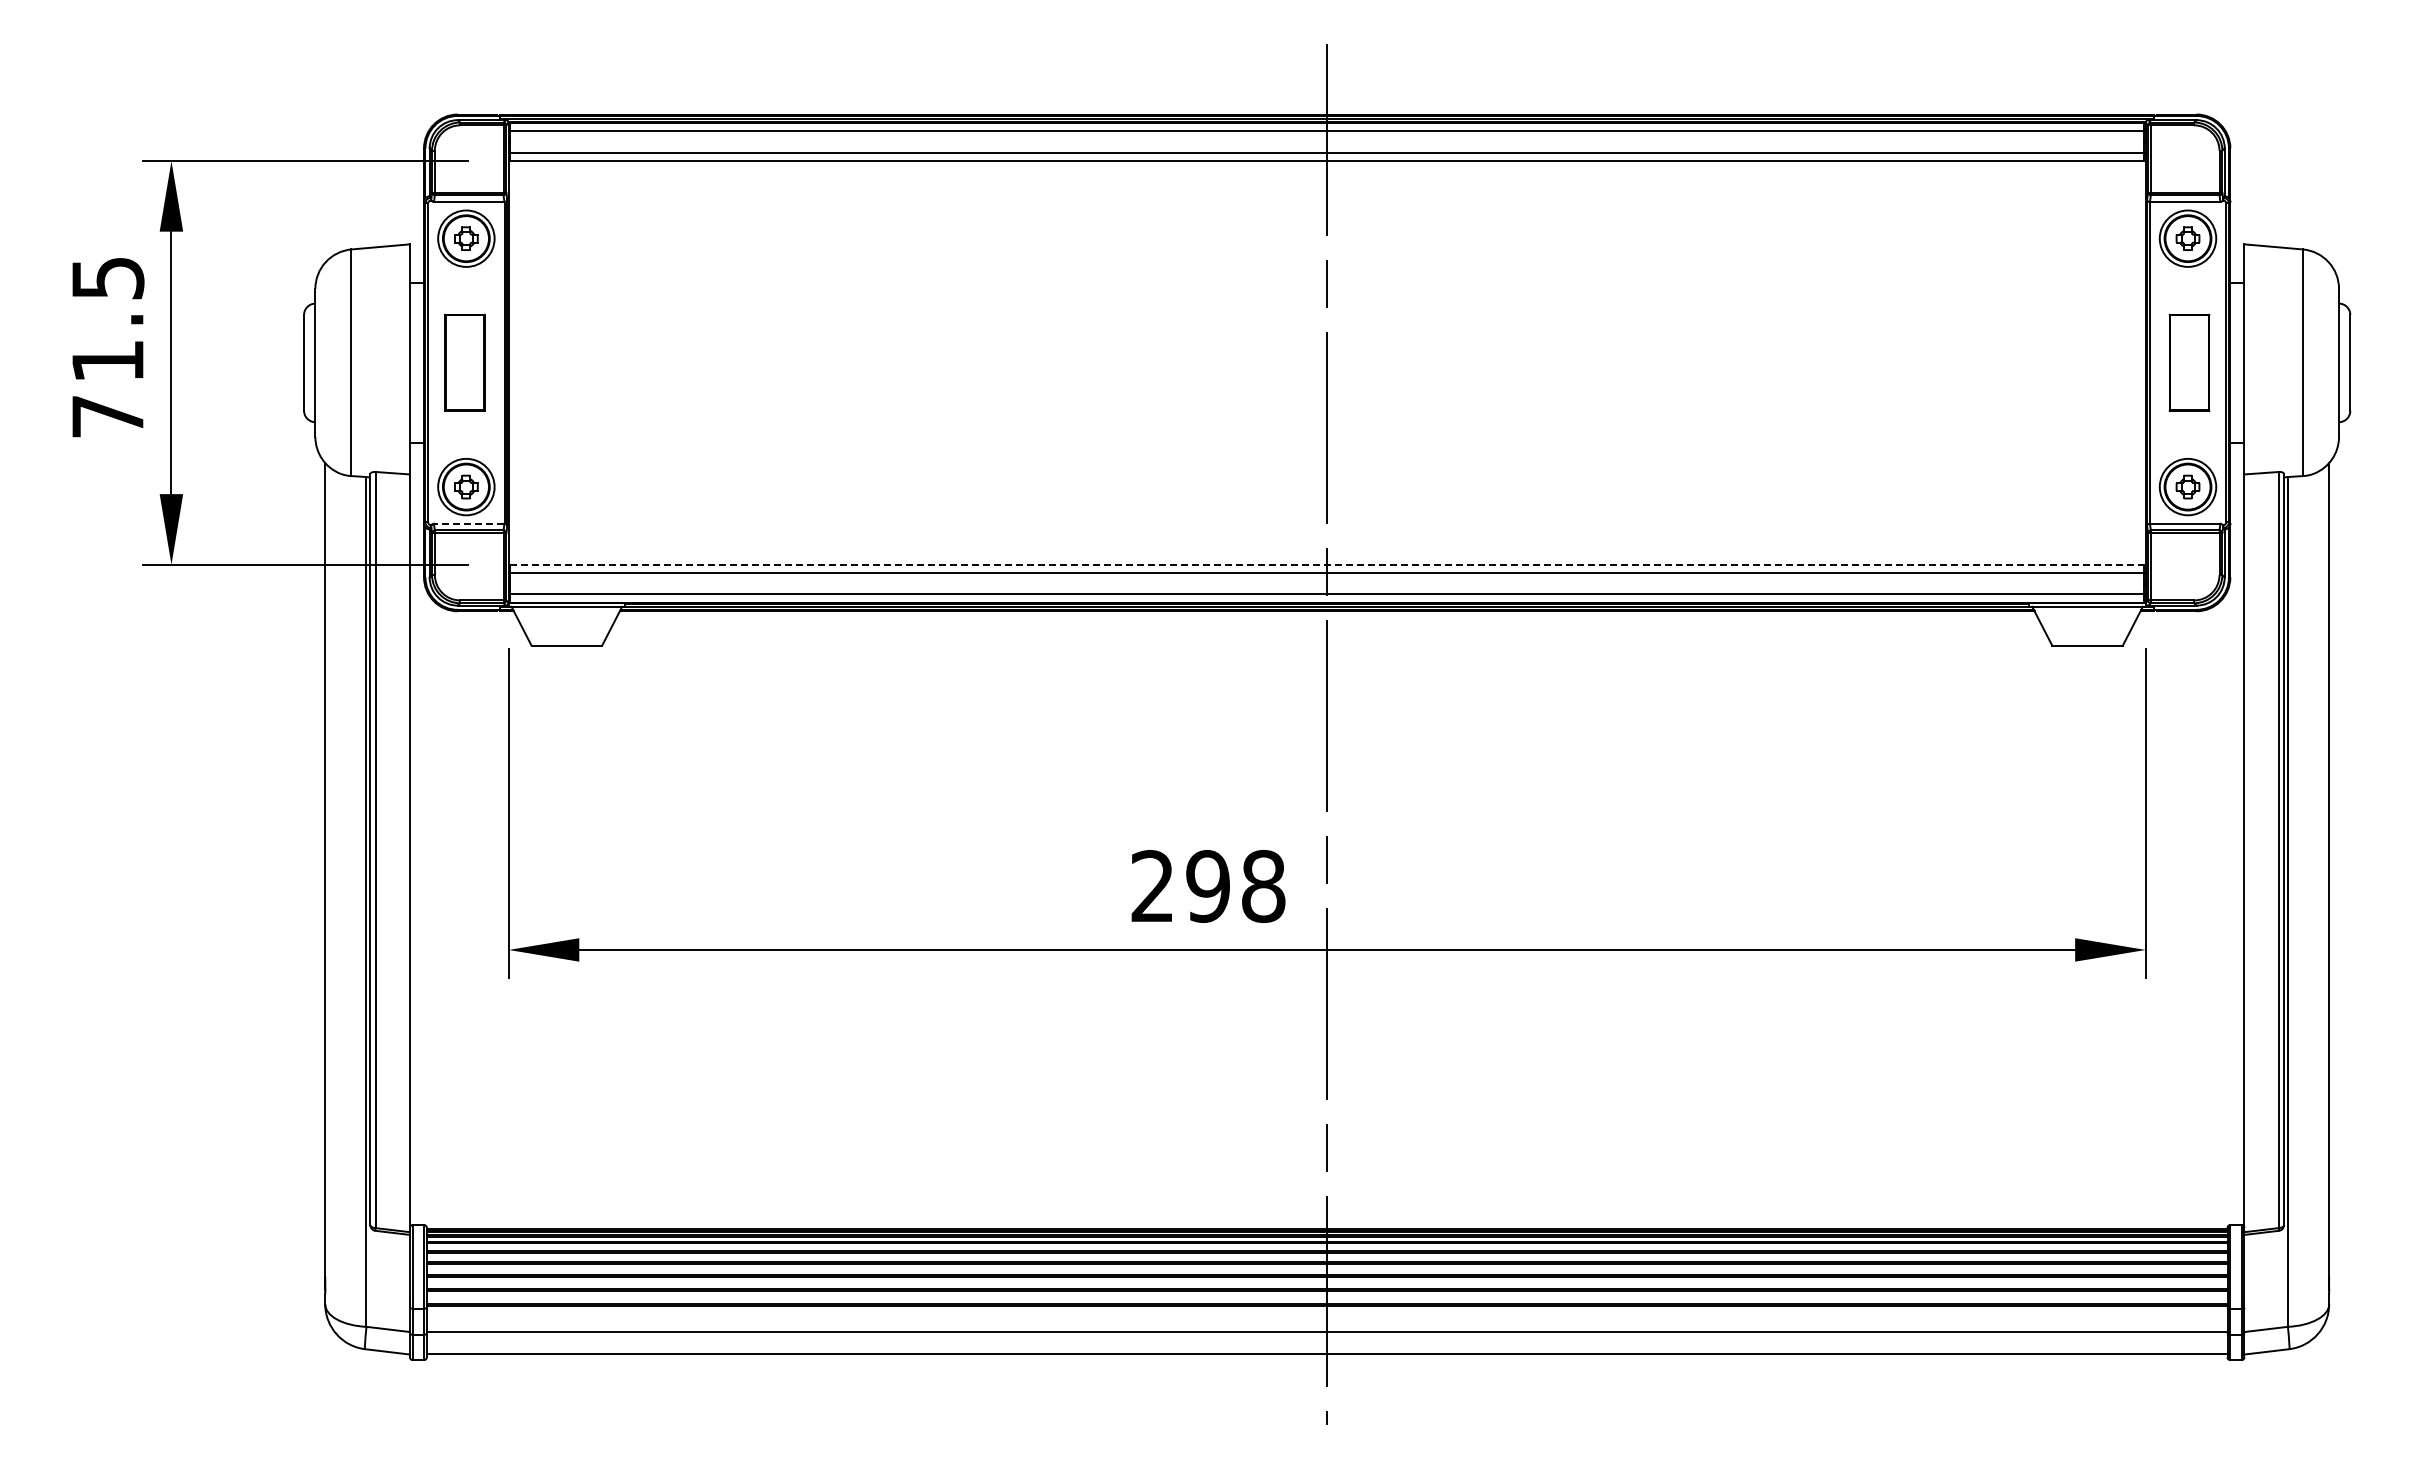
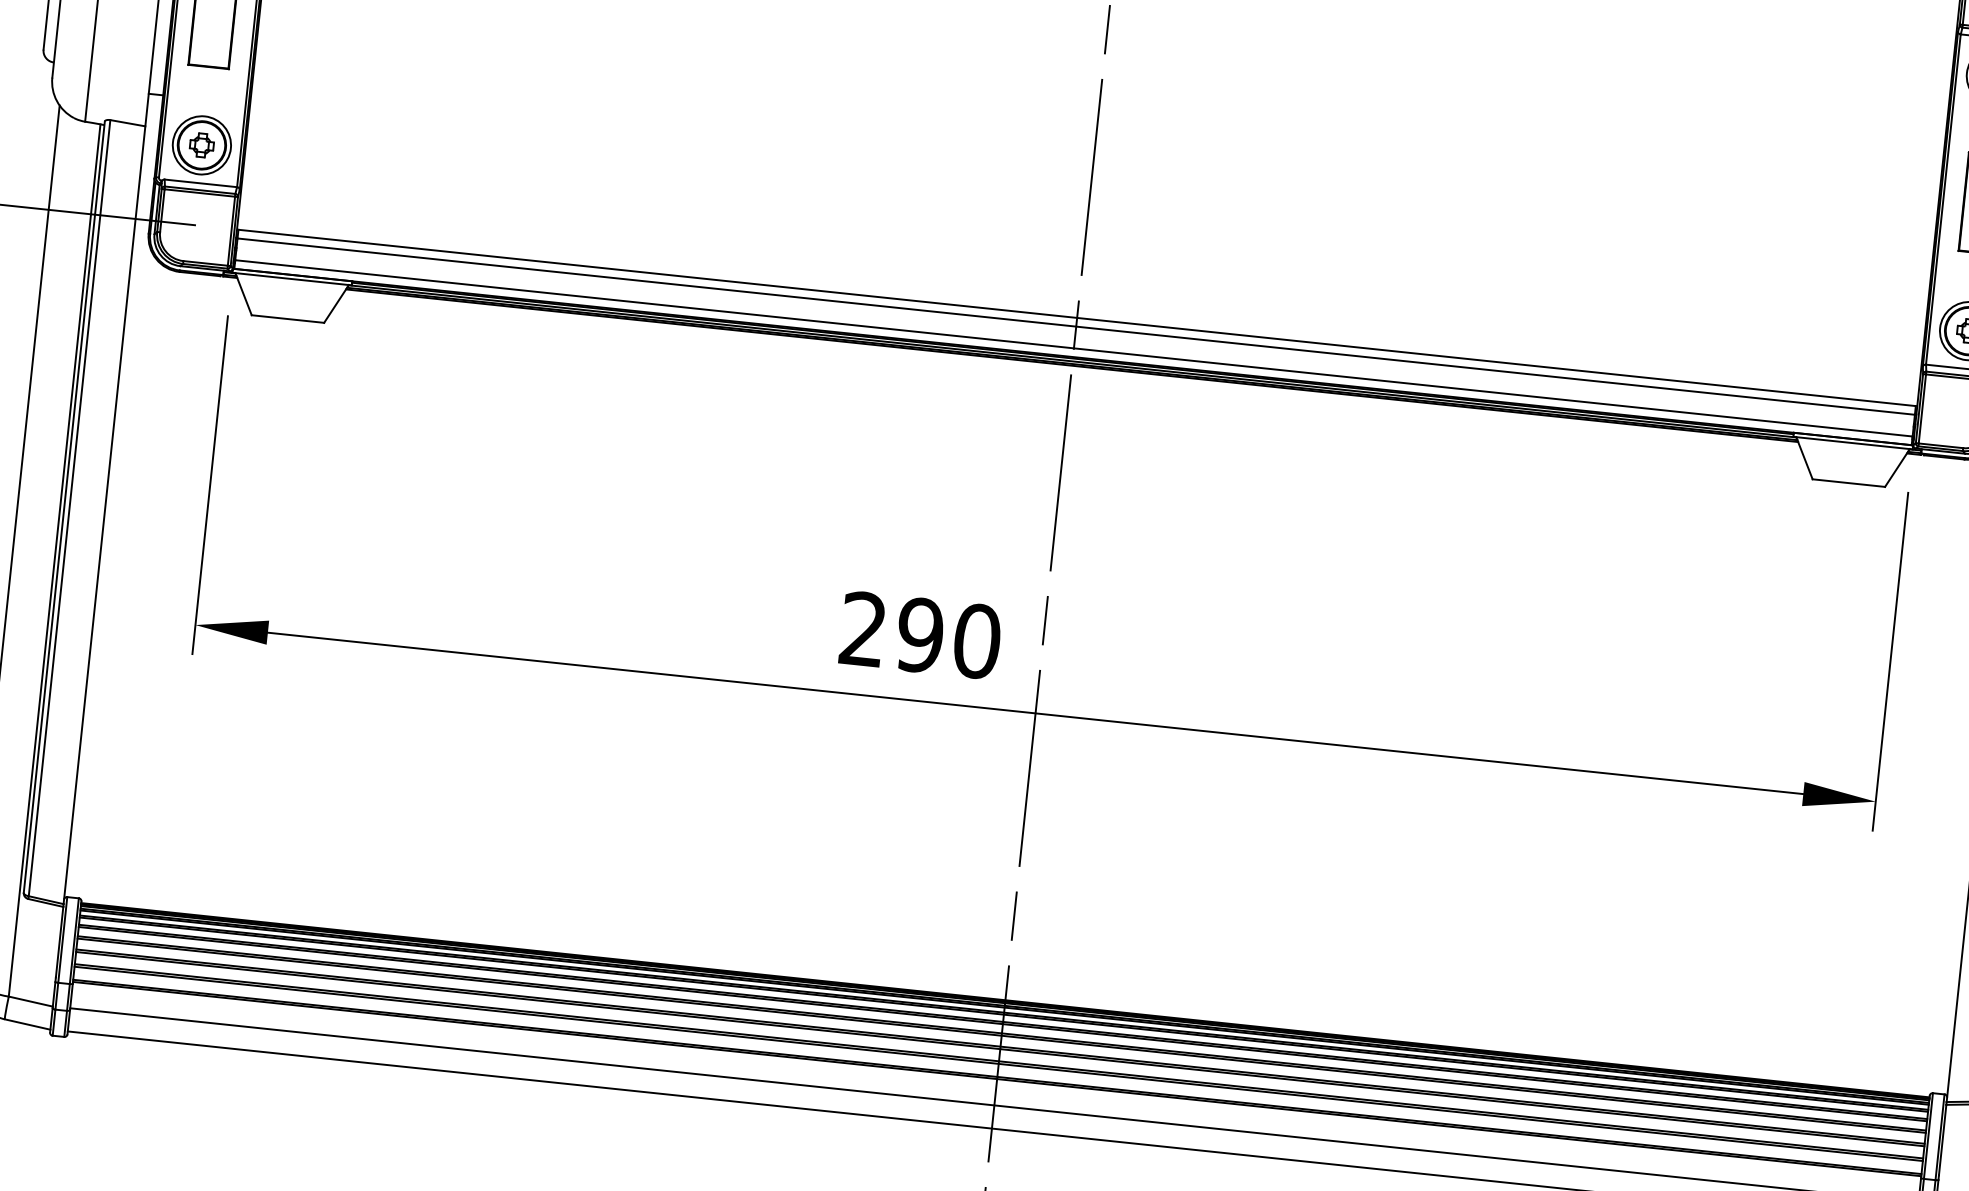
line: (468, 523) -> (200, 183), dashed -> solid
line: (1327, 564) -> (1077, 317), dashed -> solid
text: (1263, 886) -> (977, 641), 298 -> 290

